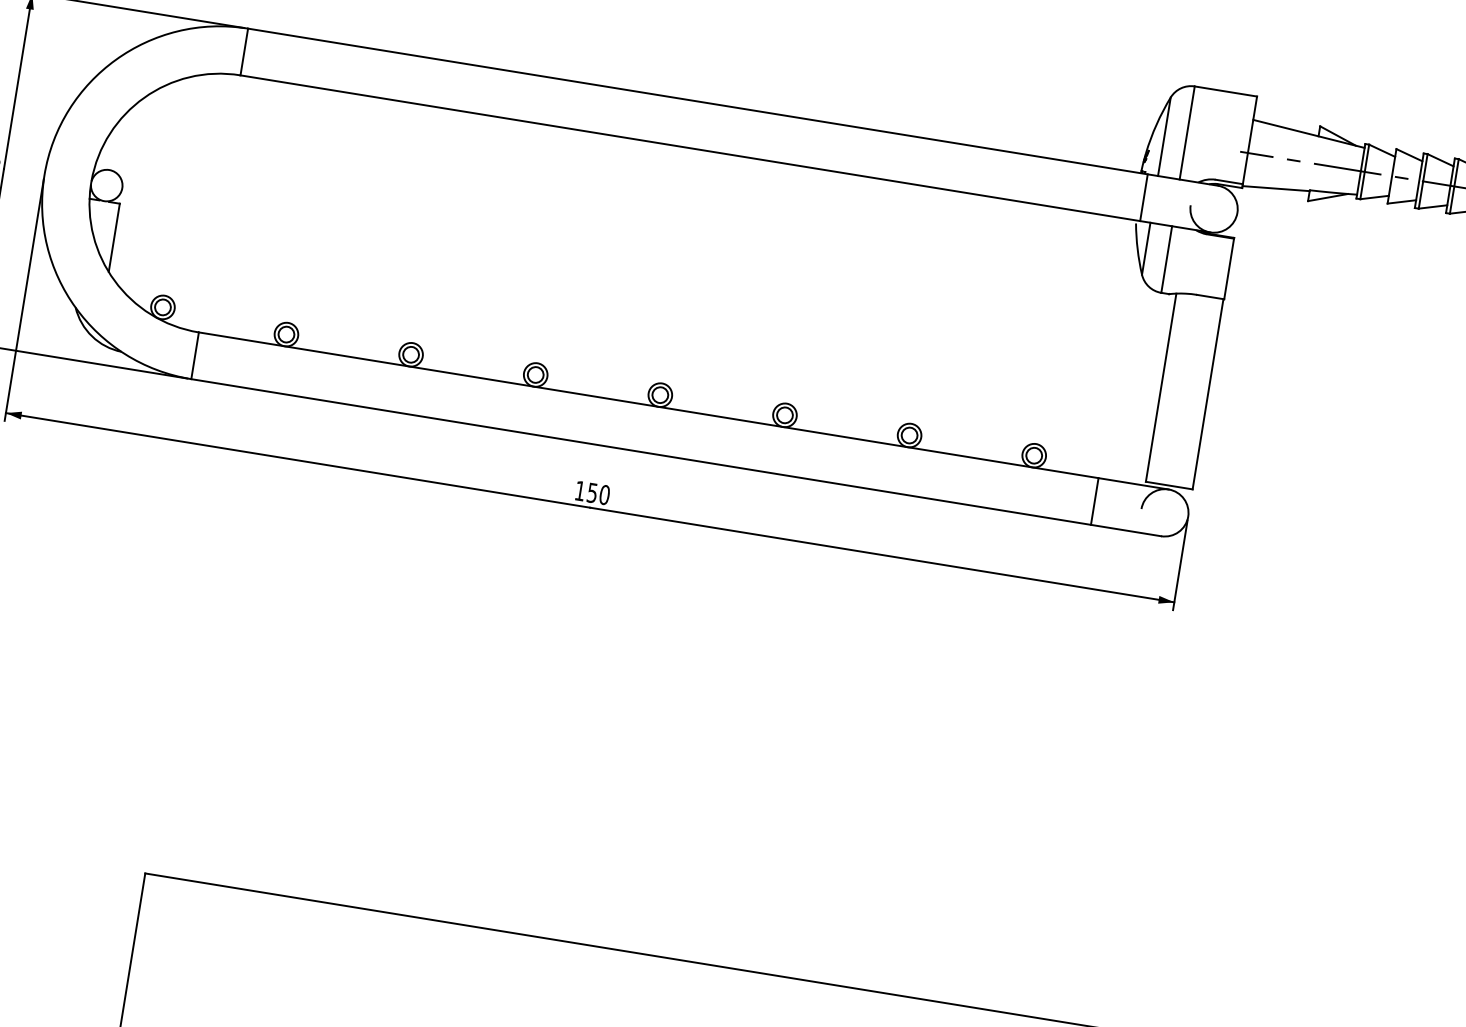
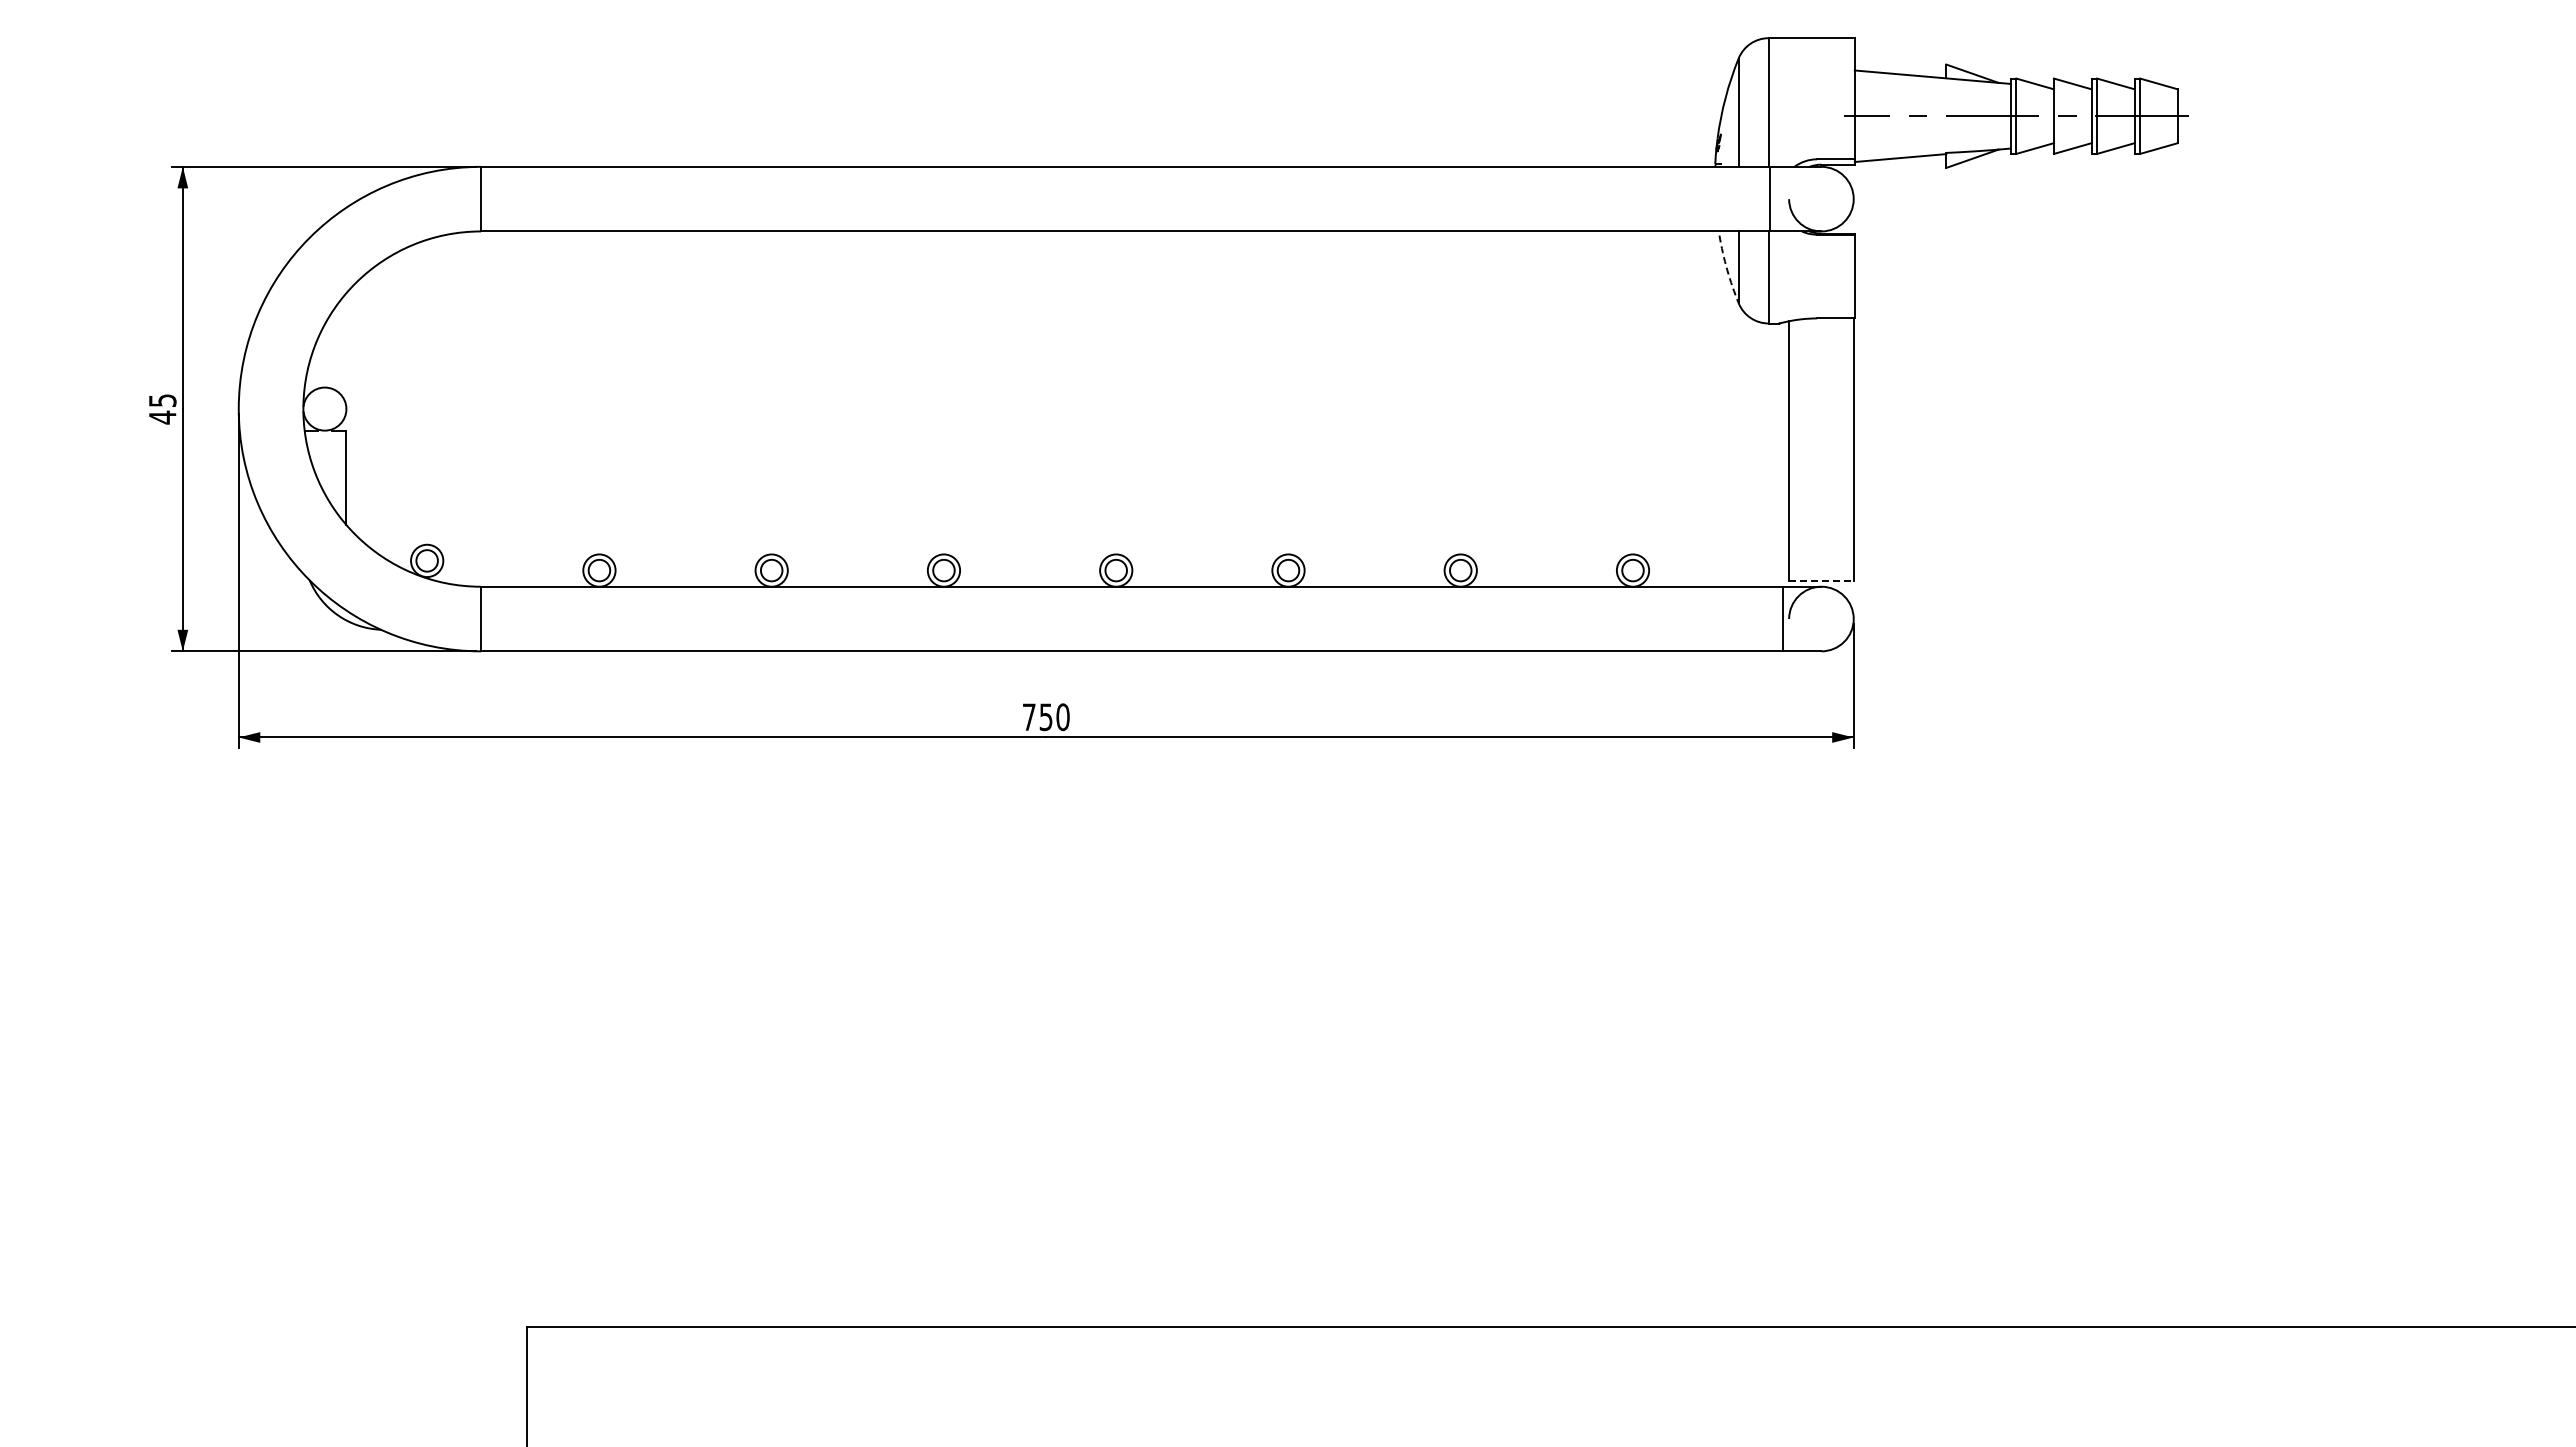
line: (1144, 197) -> (1769, 198), moved
arc: (1137, 248) -> (1727, 269), solid -> dashed
line: (1169, 485) -> (1821, 581), solid -> dashed
text: (580, 490) -> (1029, 716), 150 -> 750
line: (1094, 501) -> (1782, 618), moved

